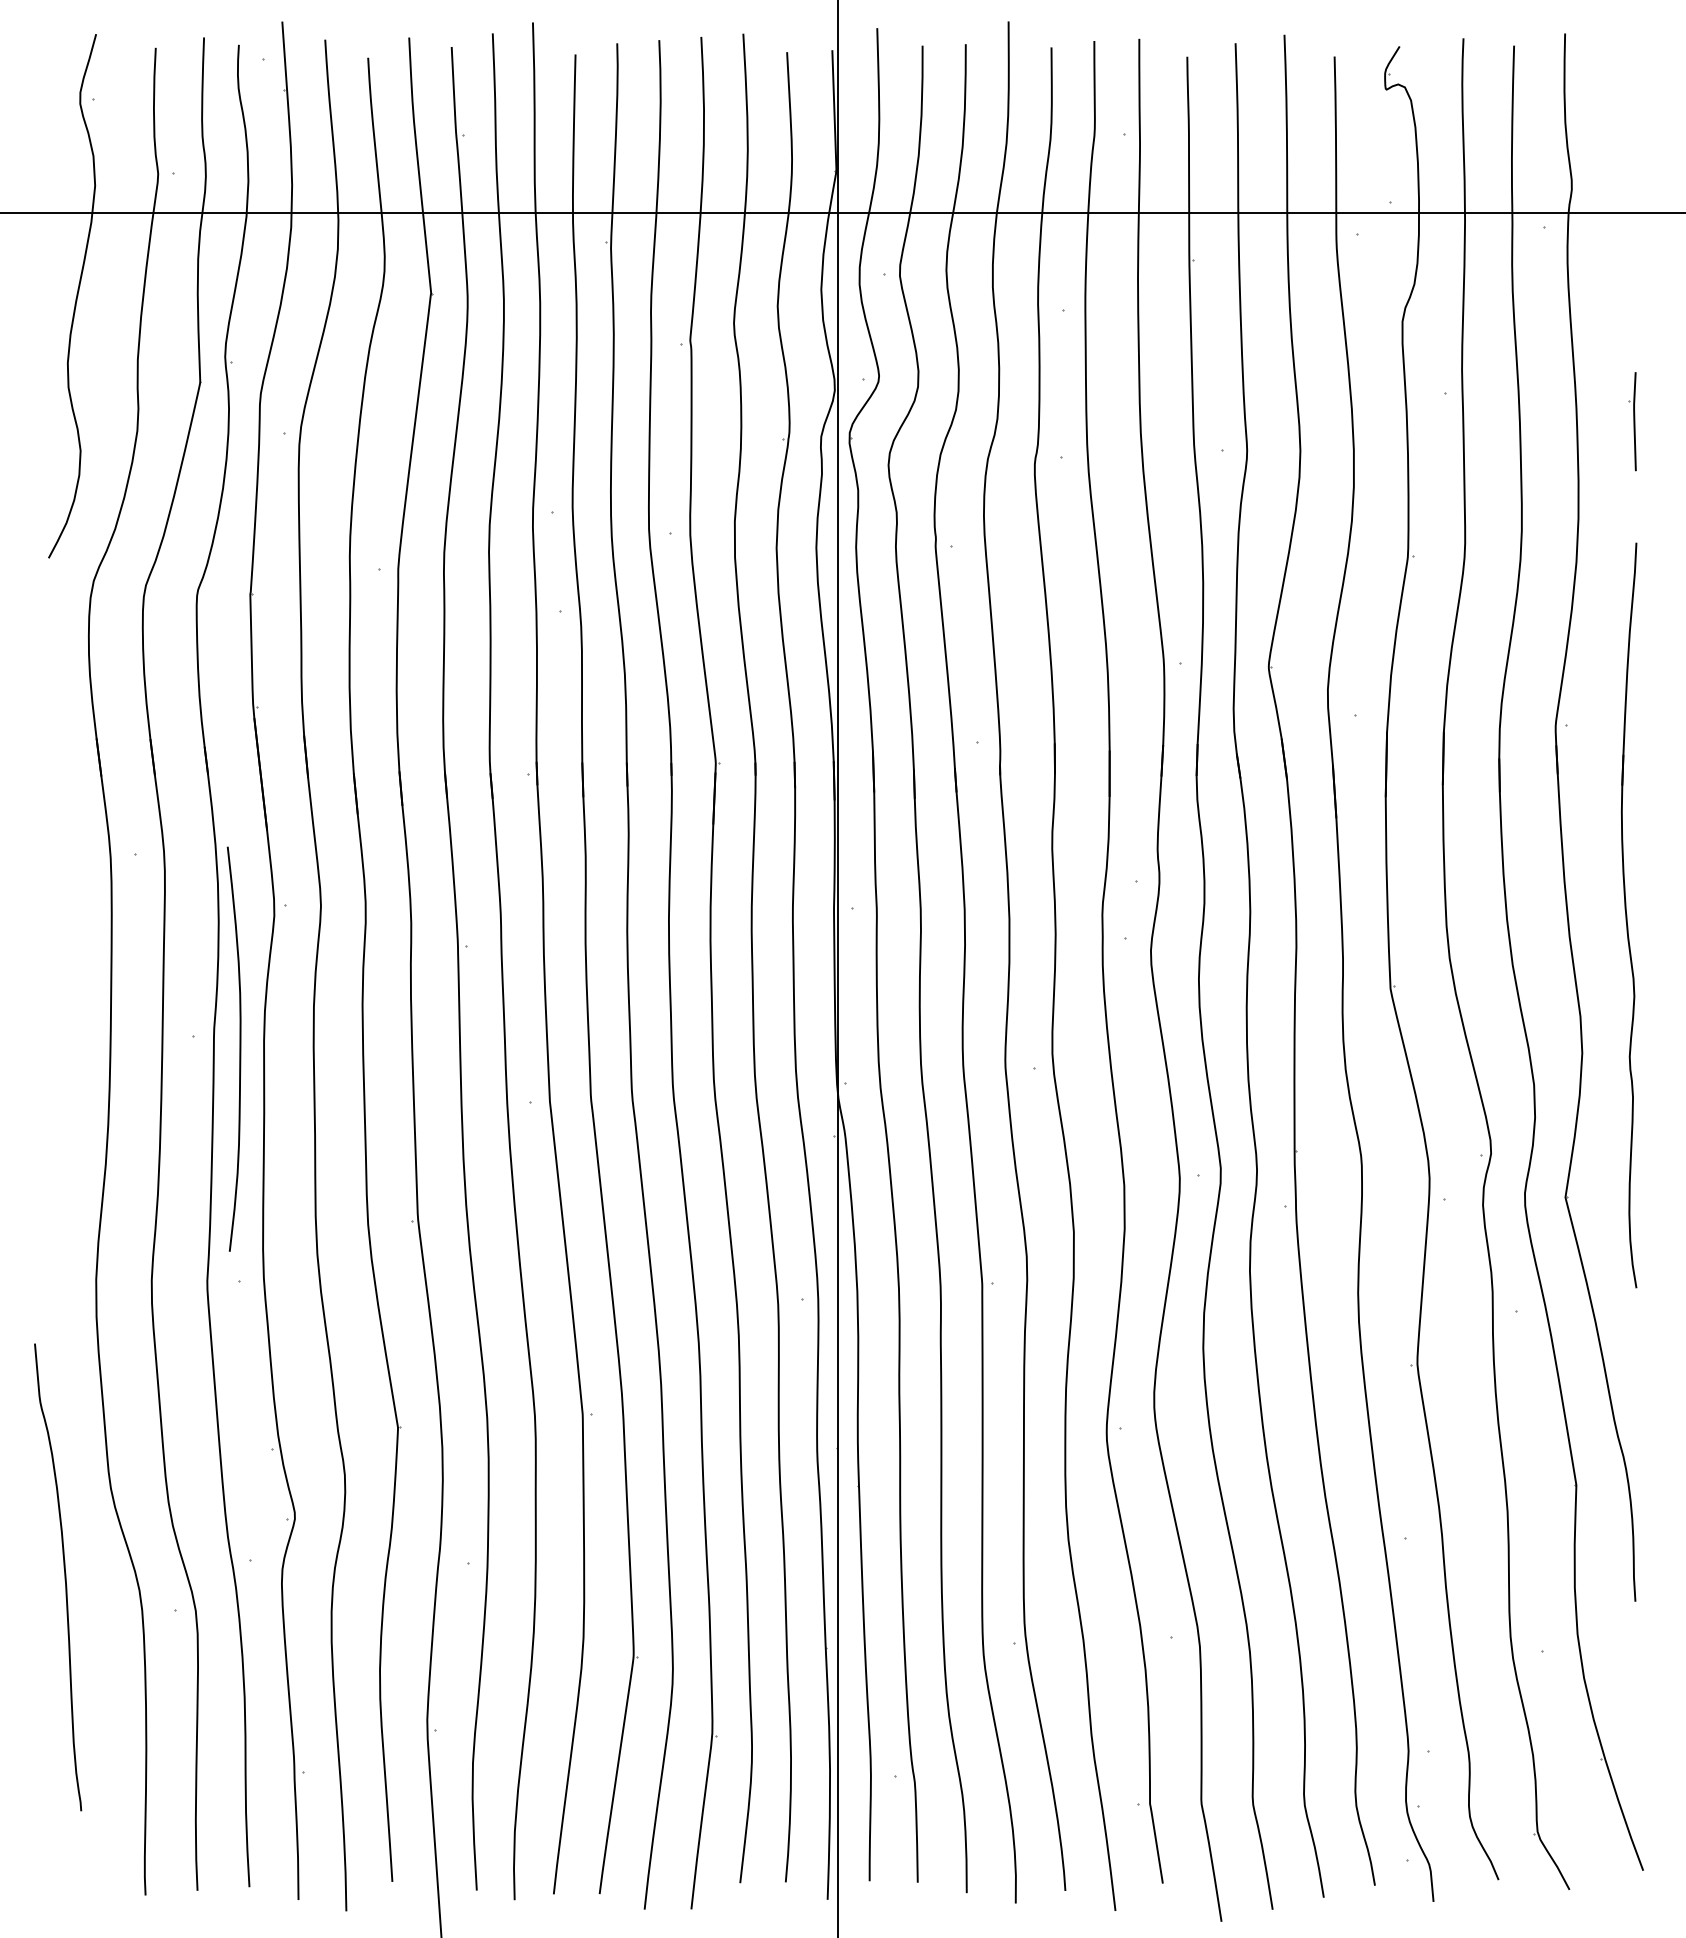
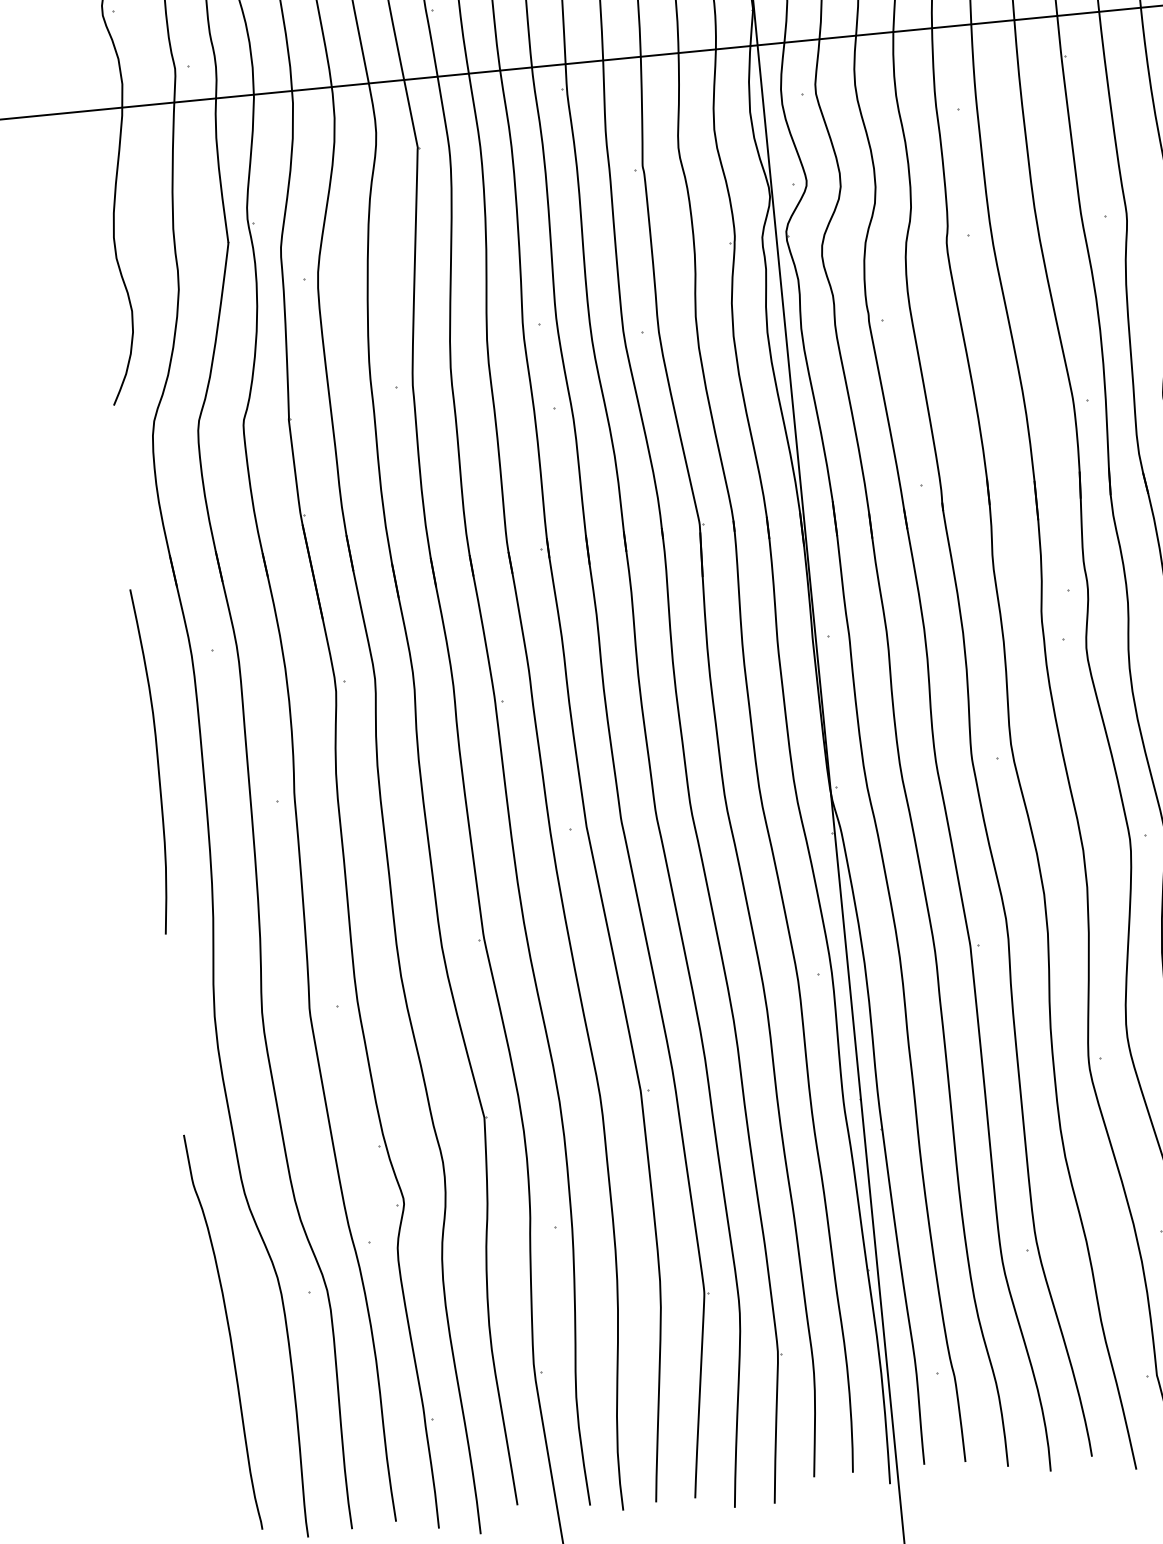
curve: (239, 1048) -> (157, 760), moved
curve: (64, 1577) -> (228, 1331), moved

